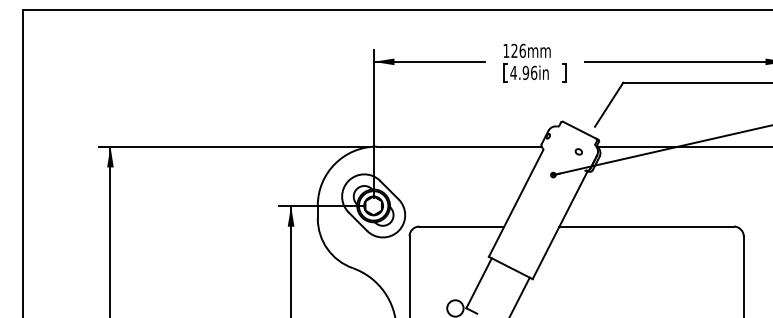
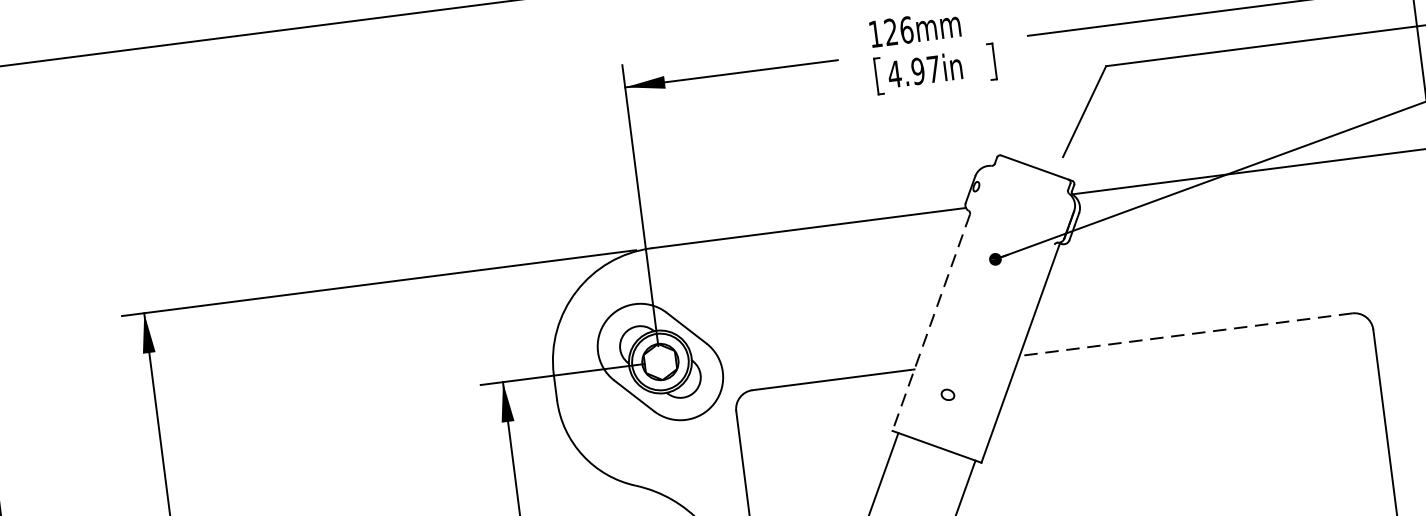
text: (534, 72) -> (934, 68), 4.96in -> 4.97in
part: (578, 151) -> (947, 394), moved
line: (516, 203) -> (932, 322), solid -> dashed
line: (646, 226) -> (1185, 334), solid -> dashed

